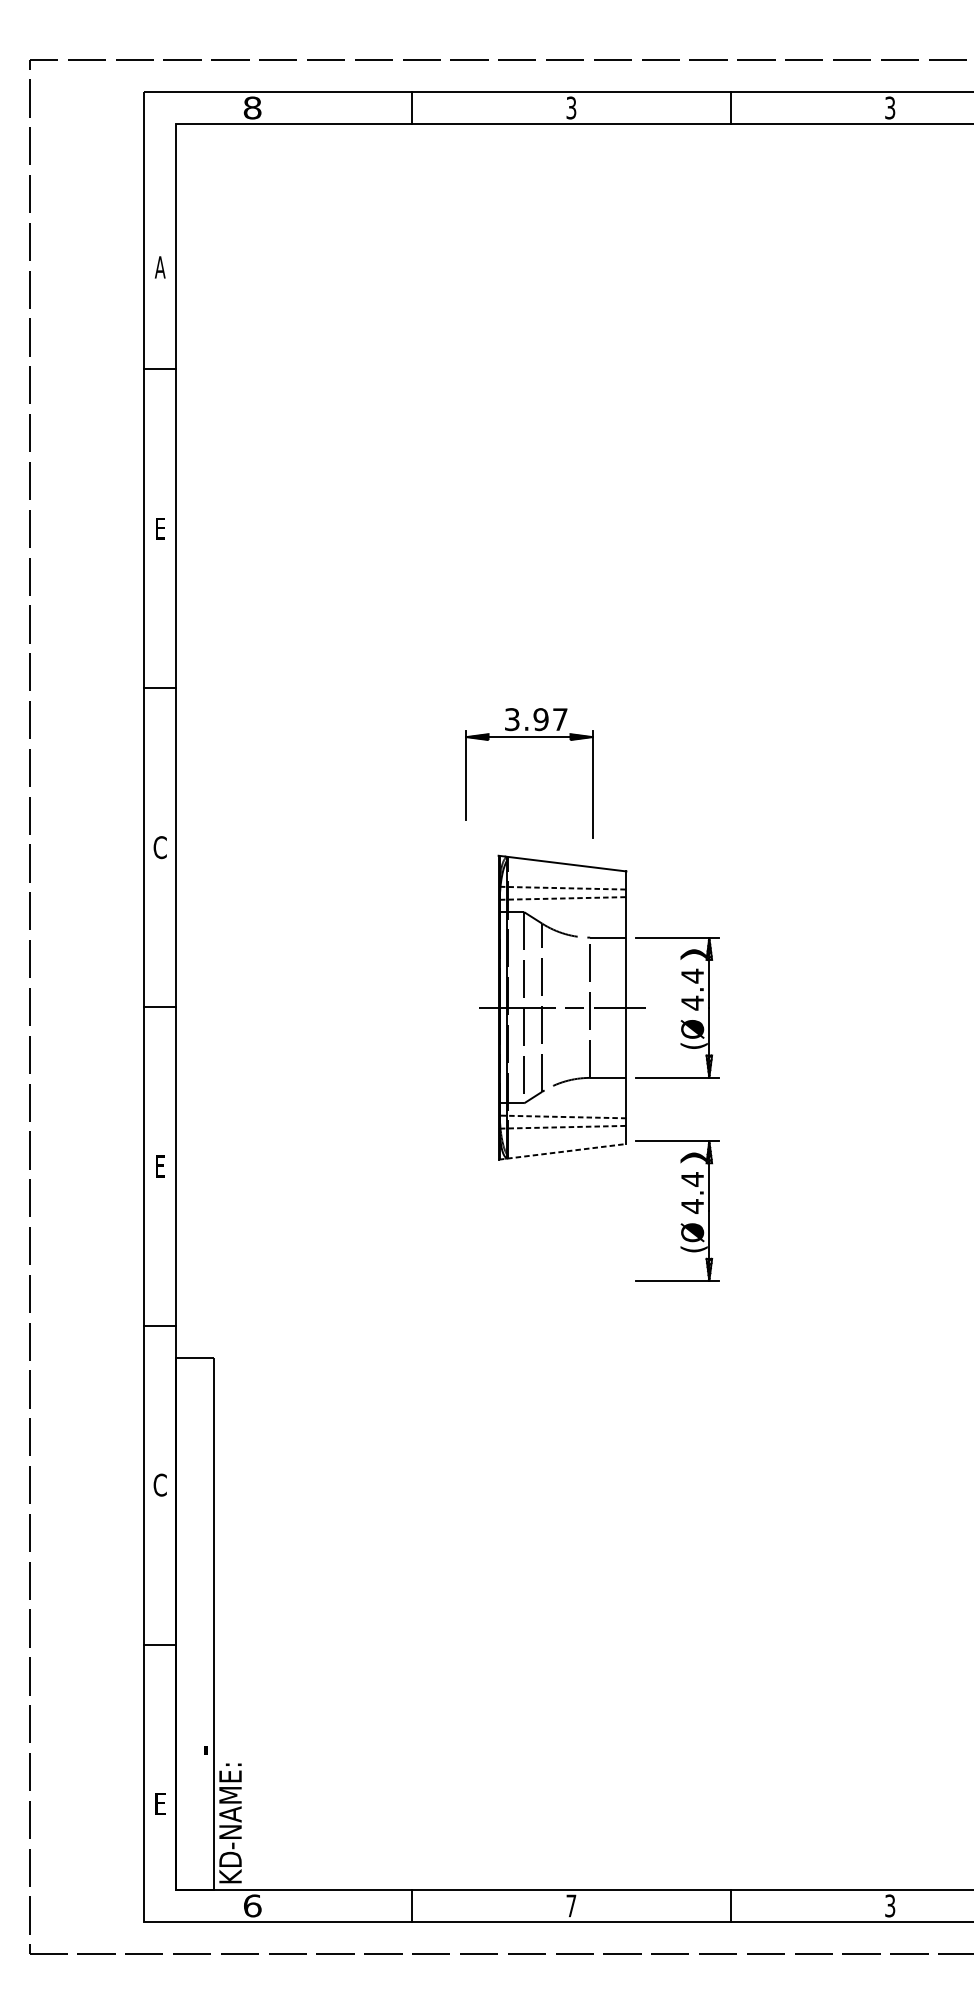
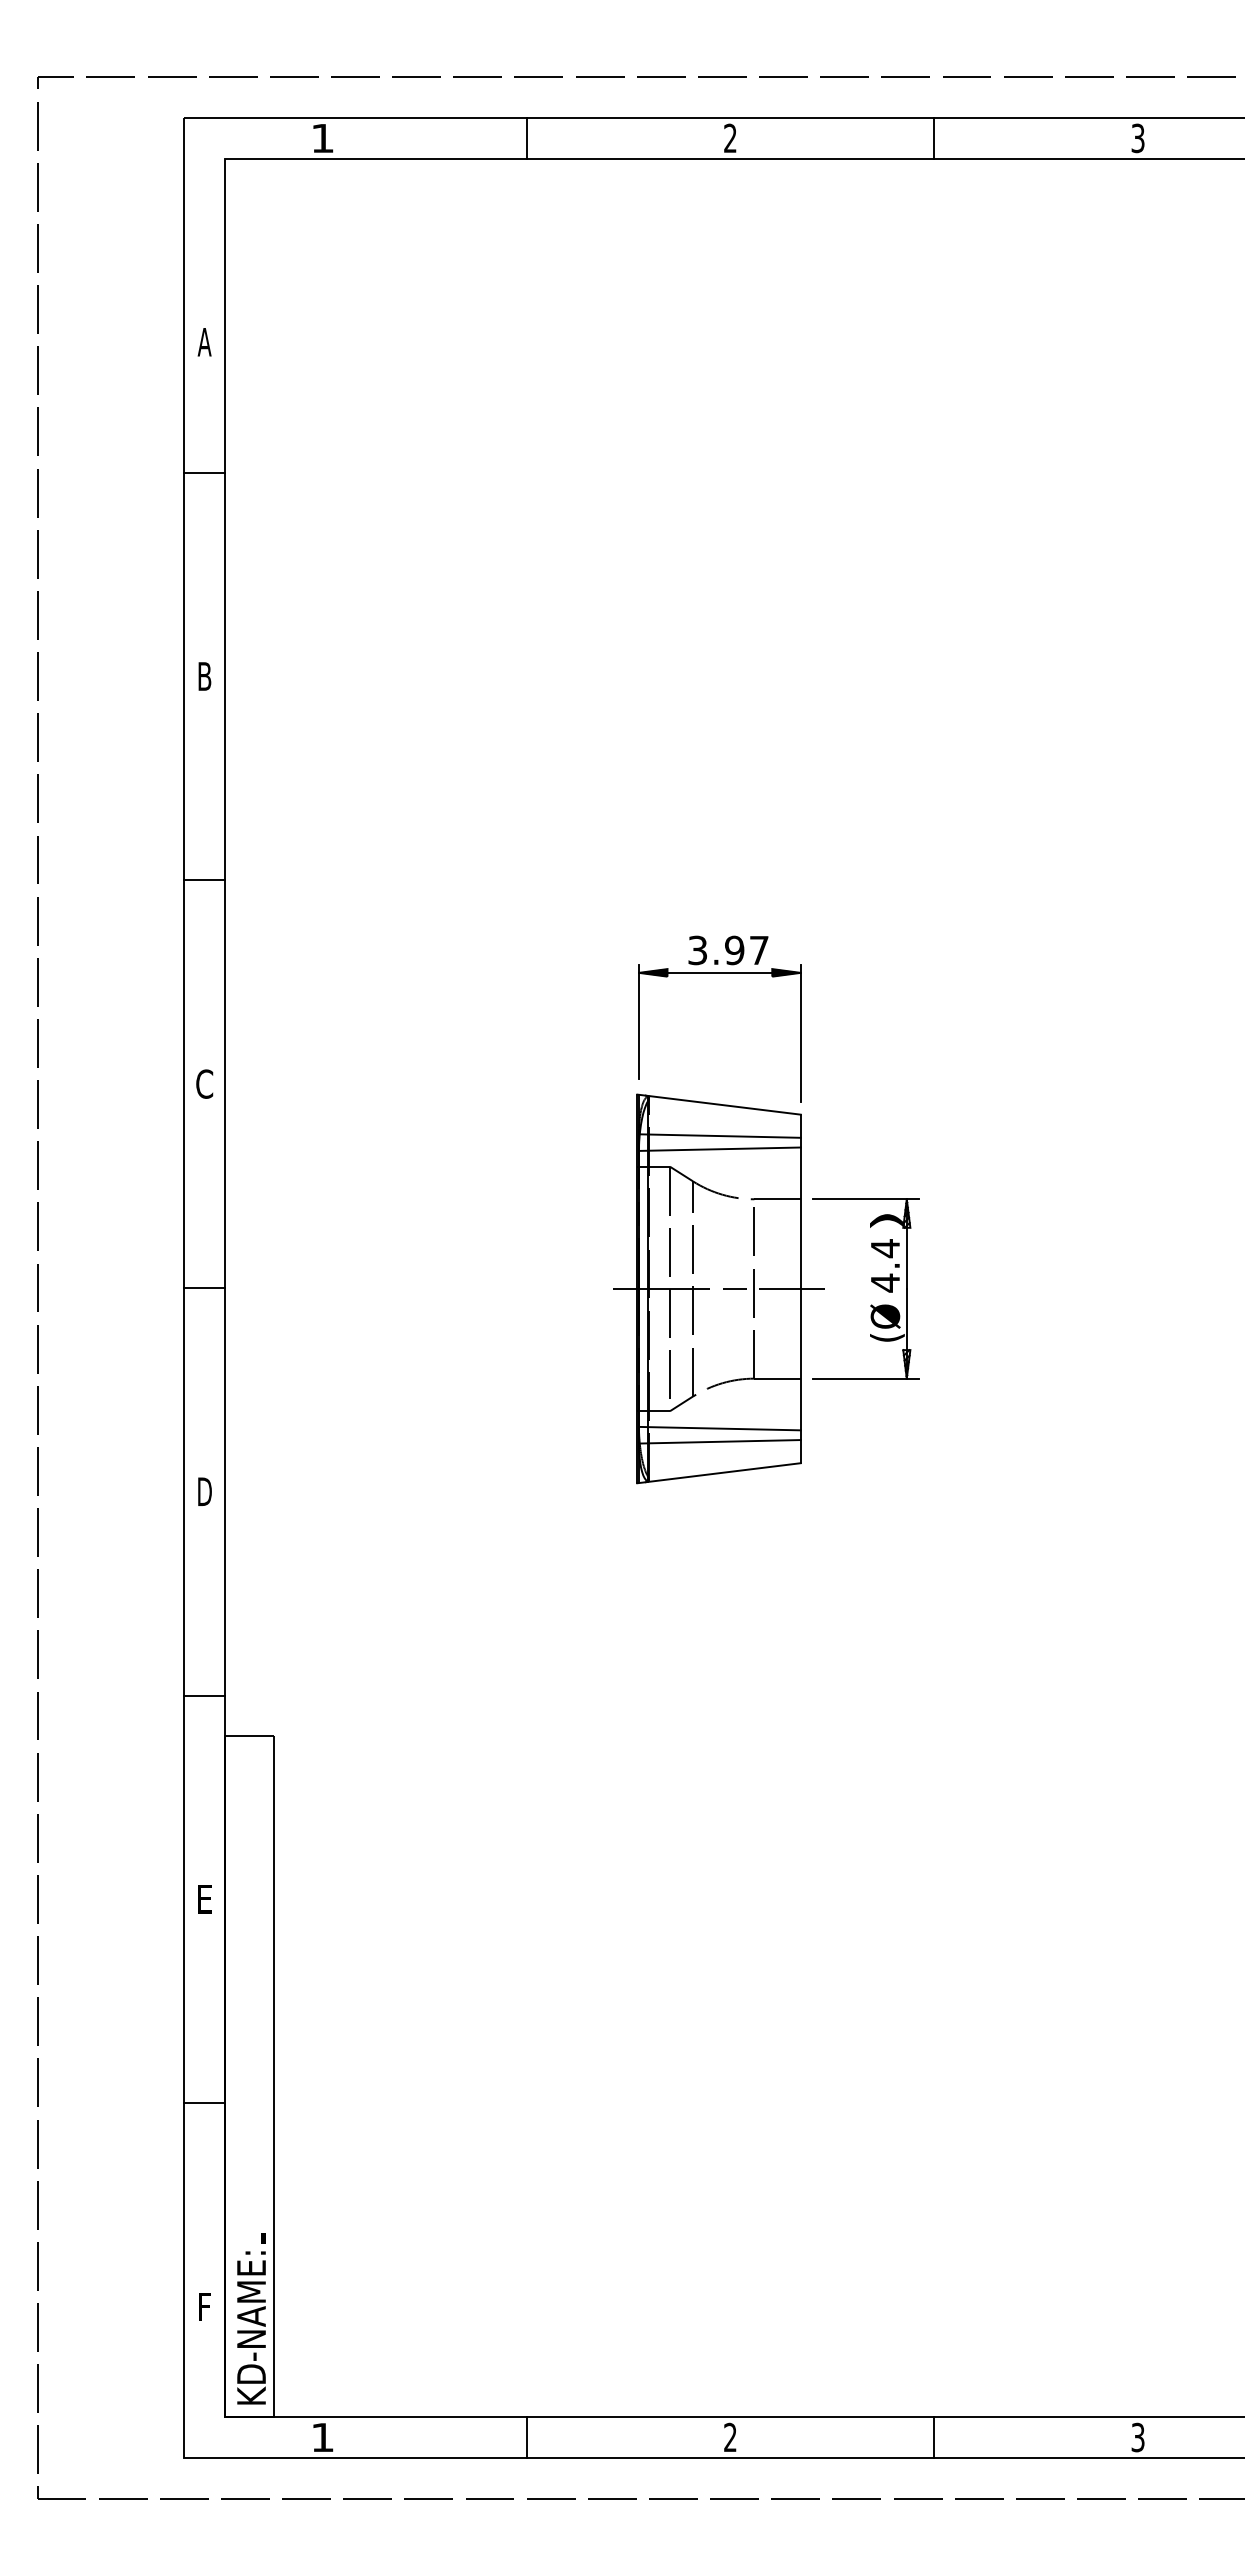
text: (252, 108) -> (322, 138), 8 -> 1
text: (571, 108) -> (730, 138), 3 -> 2
text: (160, 528) -> (204, 676), E -> B
part: (529, 737) -> (719, 973), moved
line: (562, 888) -> (719, 1136), dashed -> solid
line: (562, 898) -> (719, 1149), dashed -> solid
line: (562, 1116) -> (719, 1428), dashed -> solid
line: (562, 1127) -> (719, 1441), dashed -> solid
line: (562, 1152) -> (719, 1473), dashed -> solid
text: (160, 1166) -> (204, 1491), E -> D
part: (681, 1205) -> (871, 1541), removed
text: (160, 1485) -> (204, 1899), C -> E
text: (160, 1803) -> (204, 2306), E -> F
text: (230, 1823) -> (251, 2327), moved
text: (252, 1905) -> (322, 2437), 6 -> 1
text: (571, 1905) -> (730, 2436), 7 -> 2

